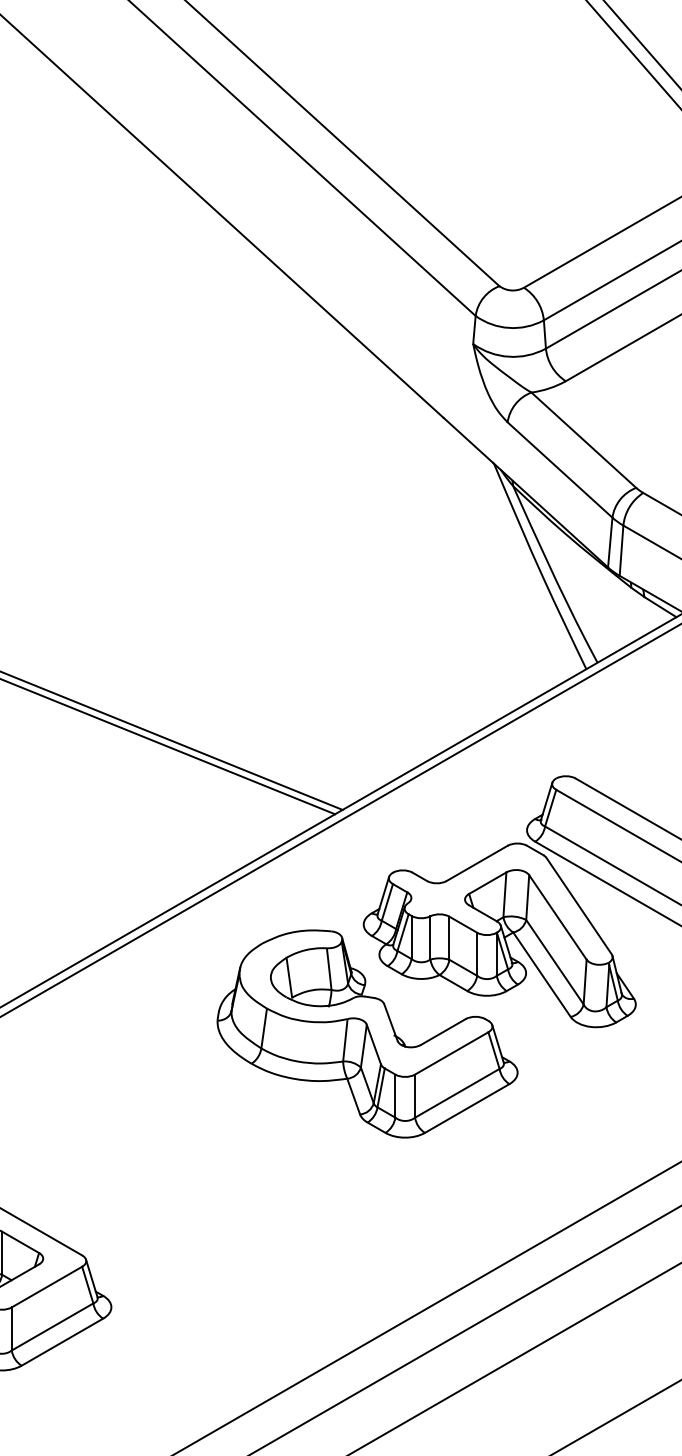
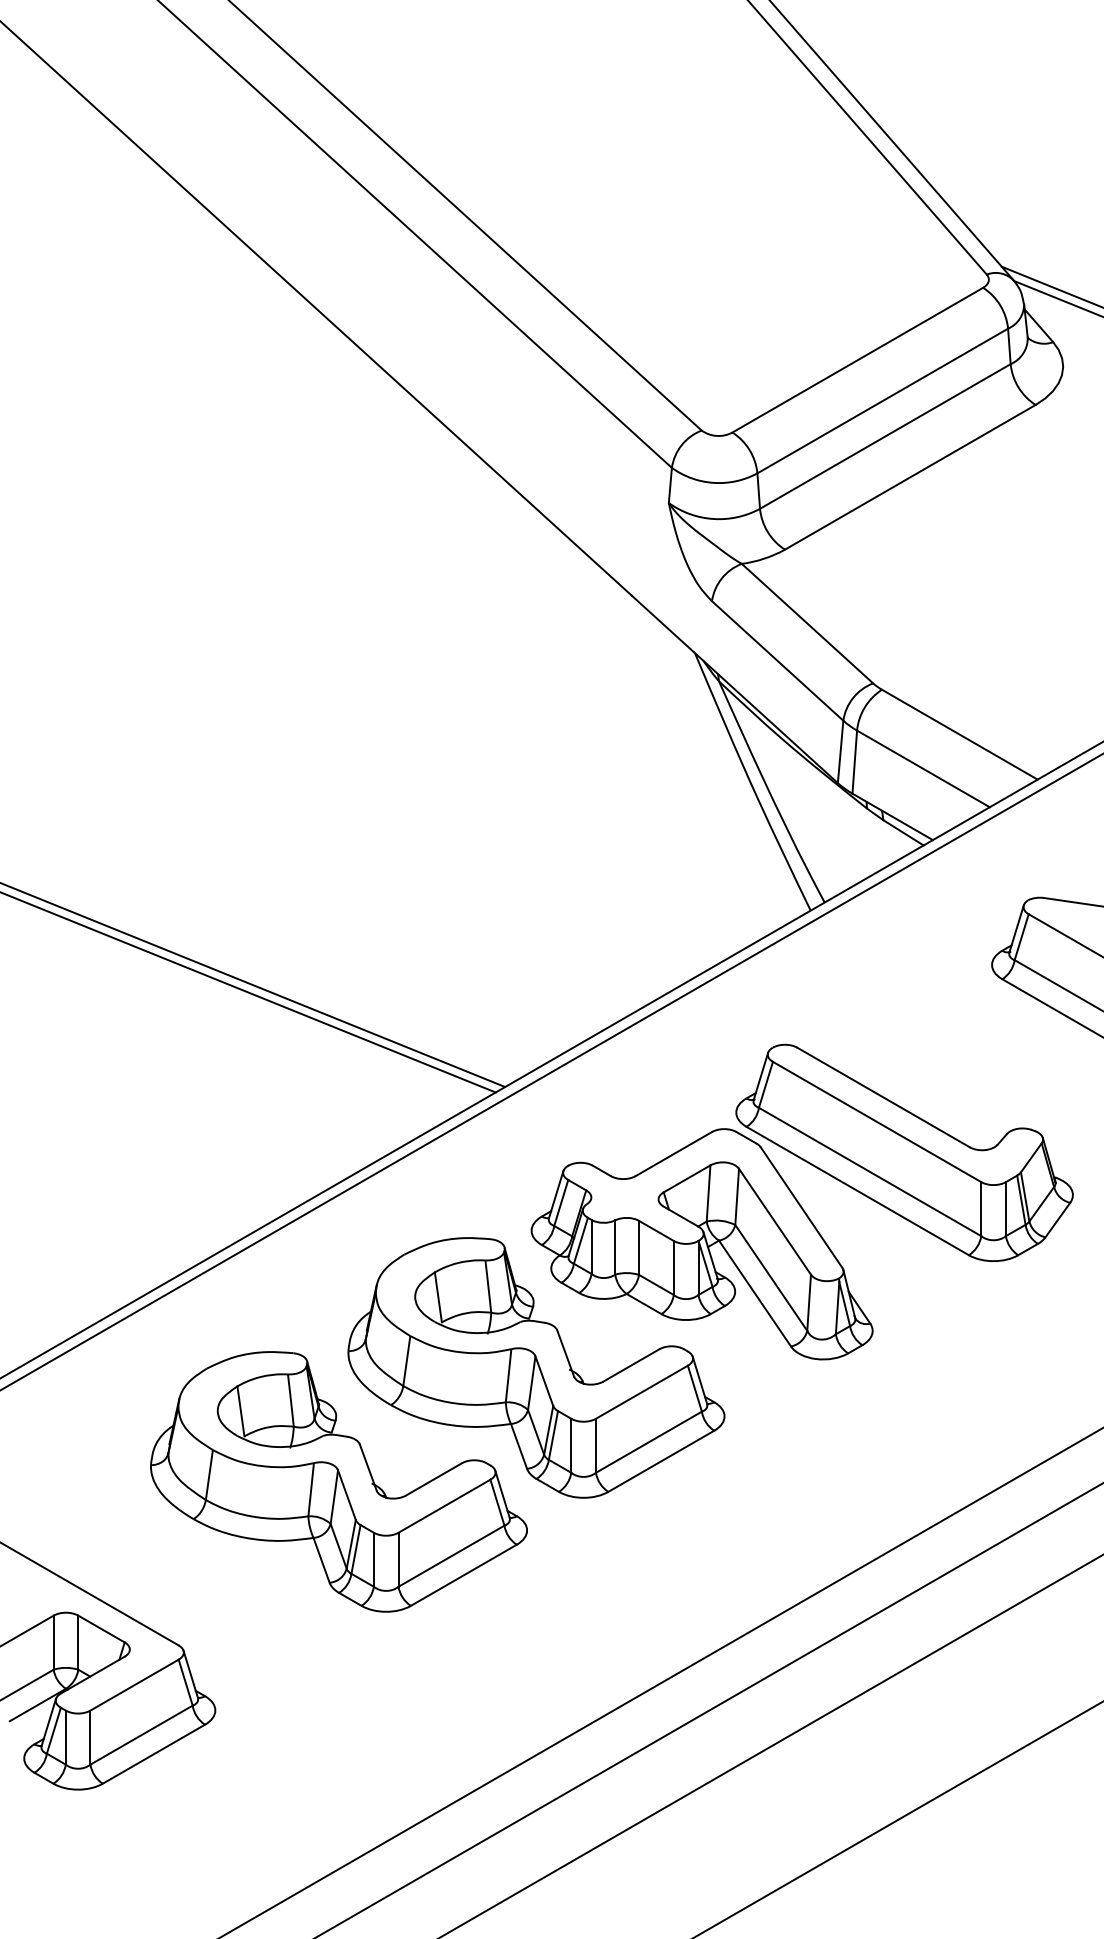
part: (209, 1124) -> (338, 1481), added

